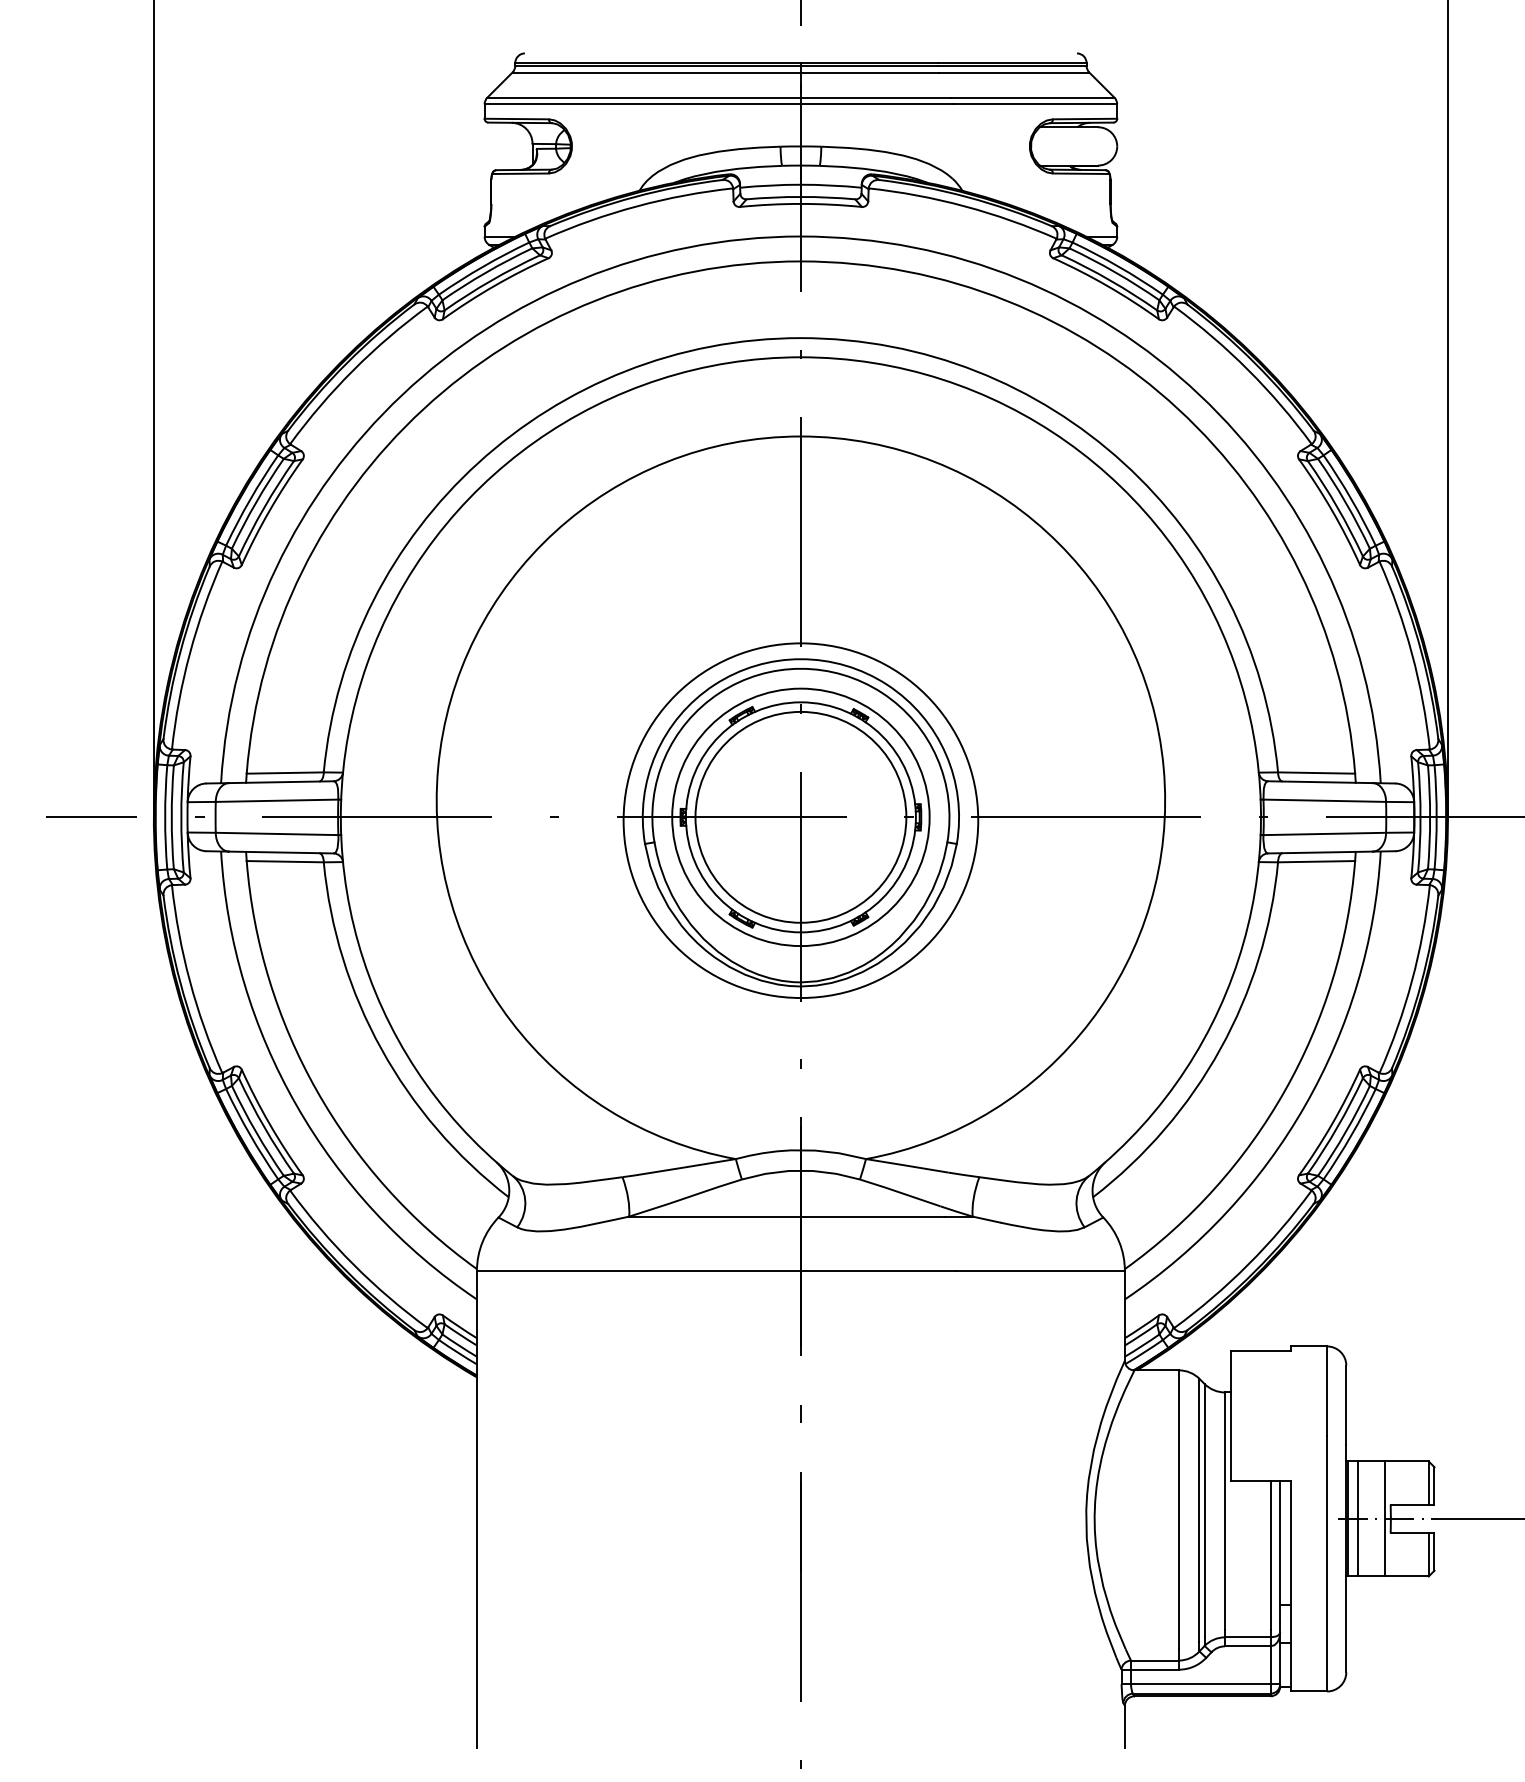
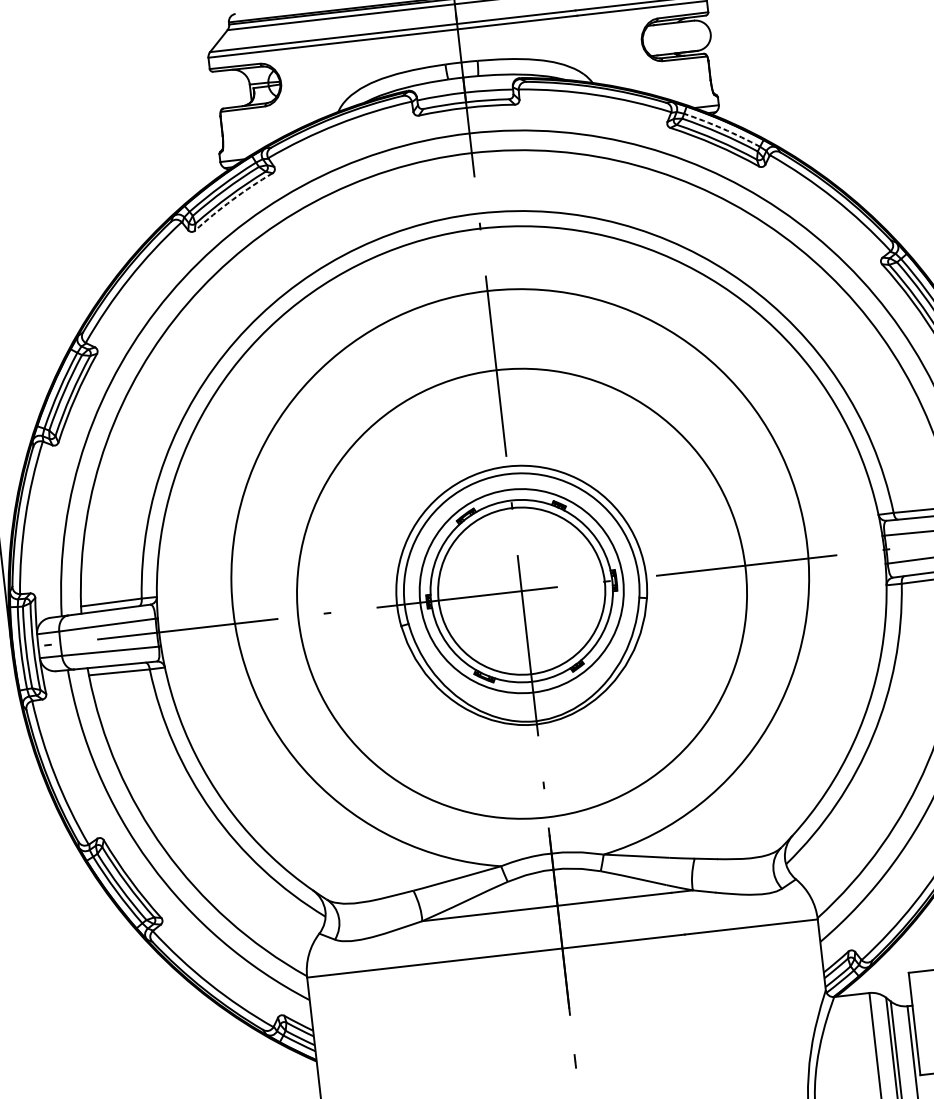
arc: (1118, 266) -> (722, 128), solid -> dashed
arc: (494, 286) -> (232, 200), solid -> dashed
circle: (800, 820) -> (521, 593), size x1.6

